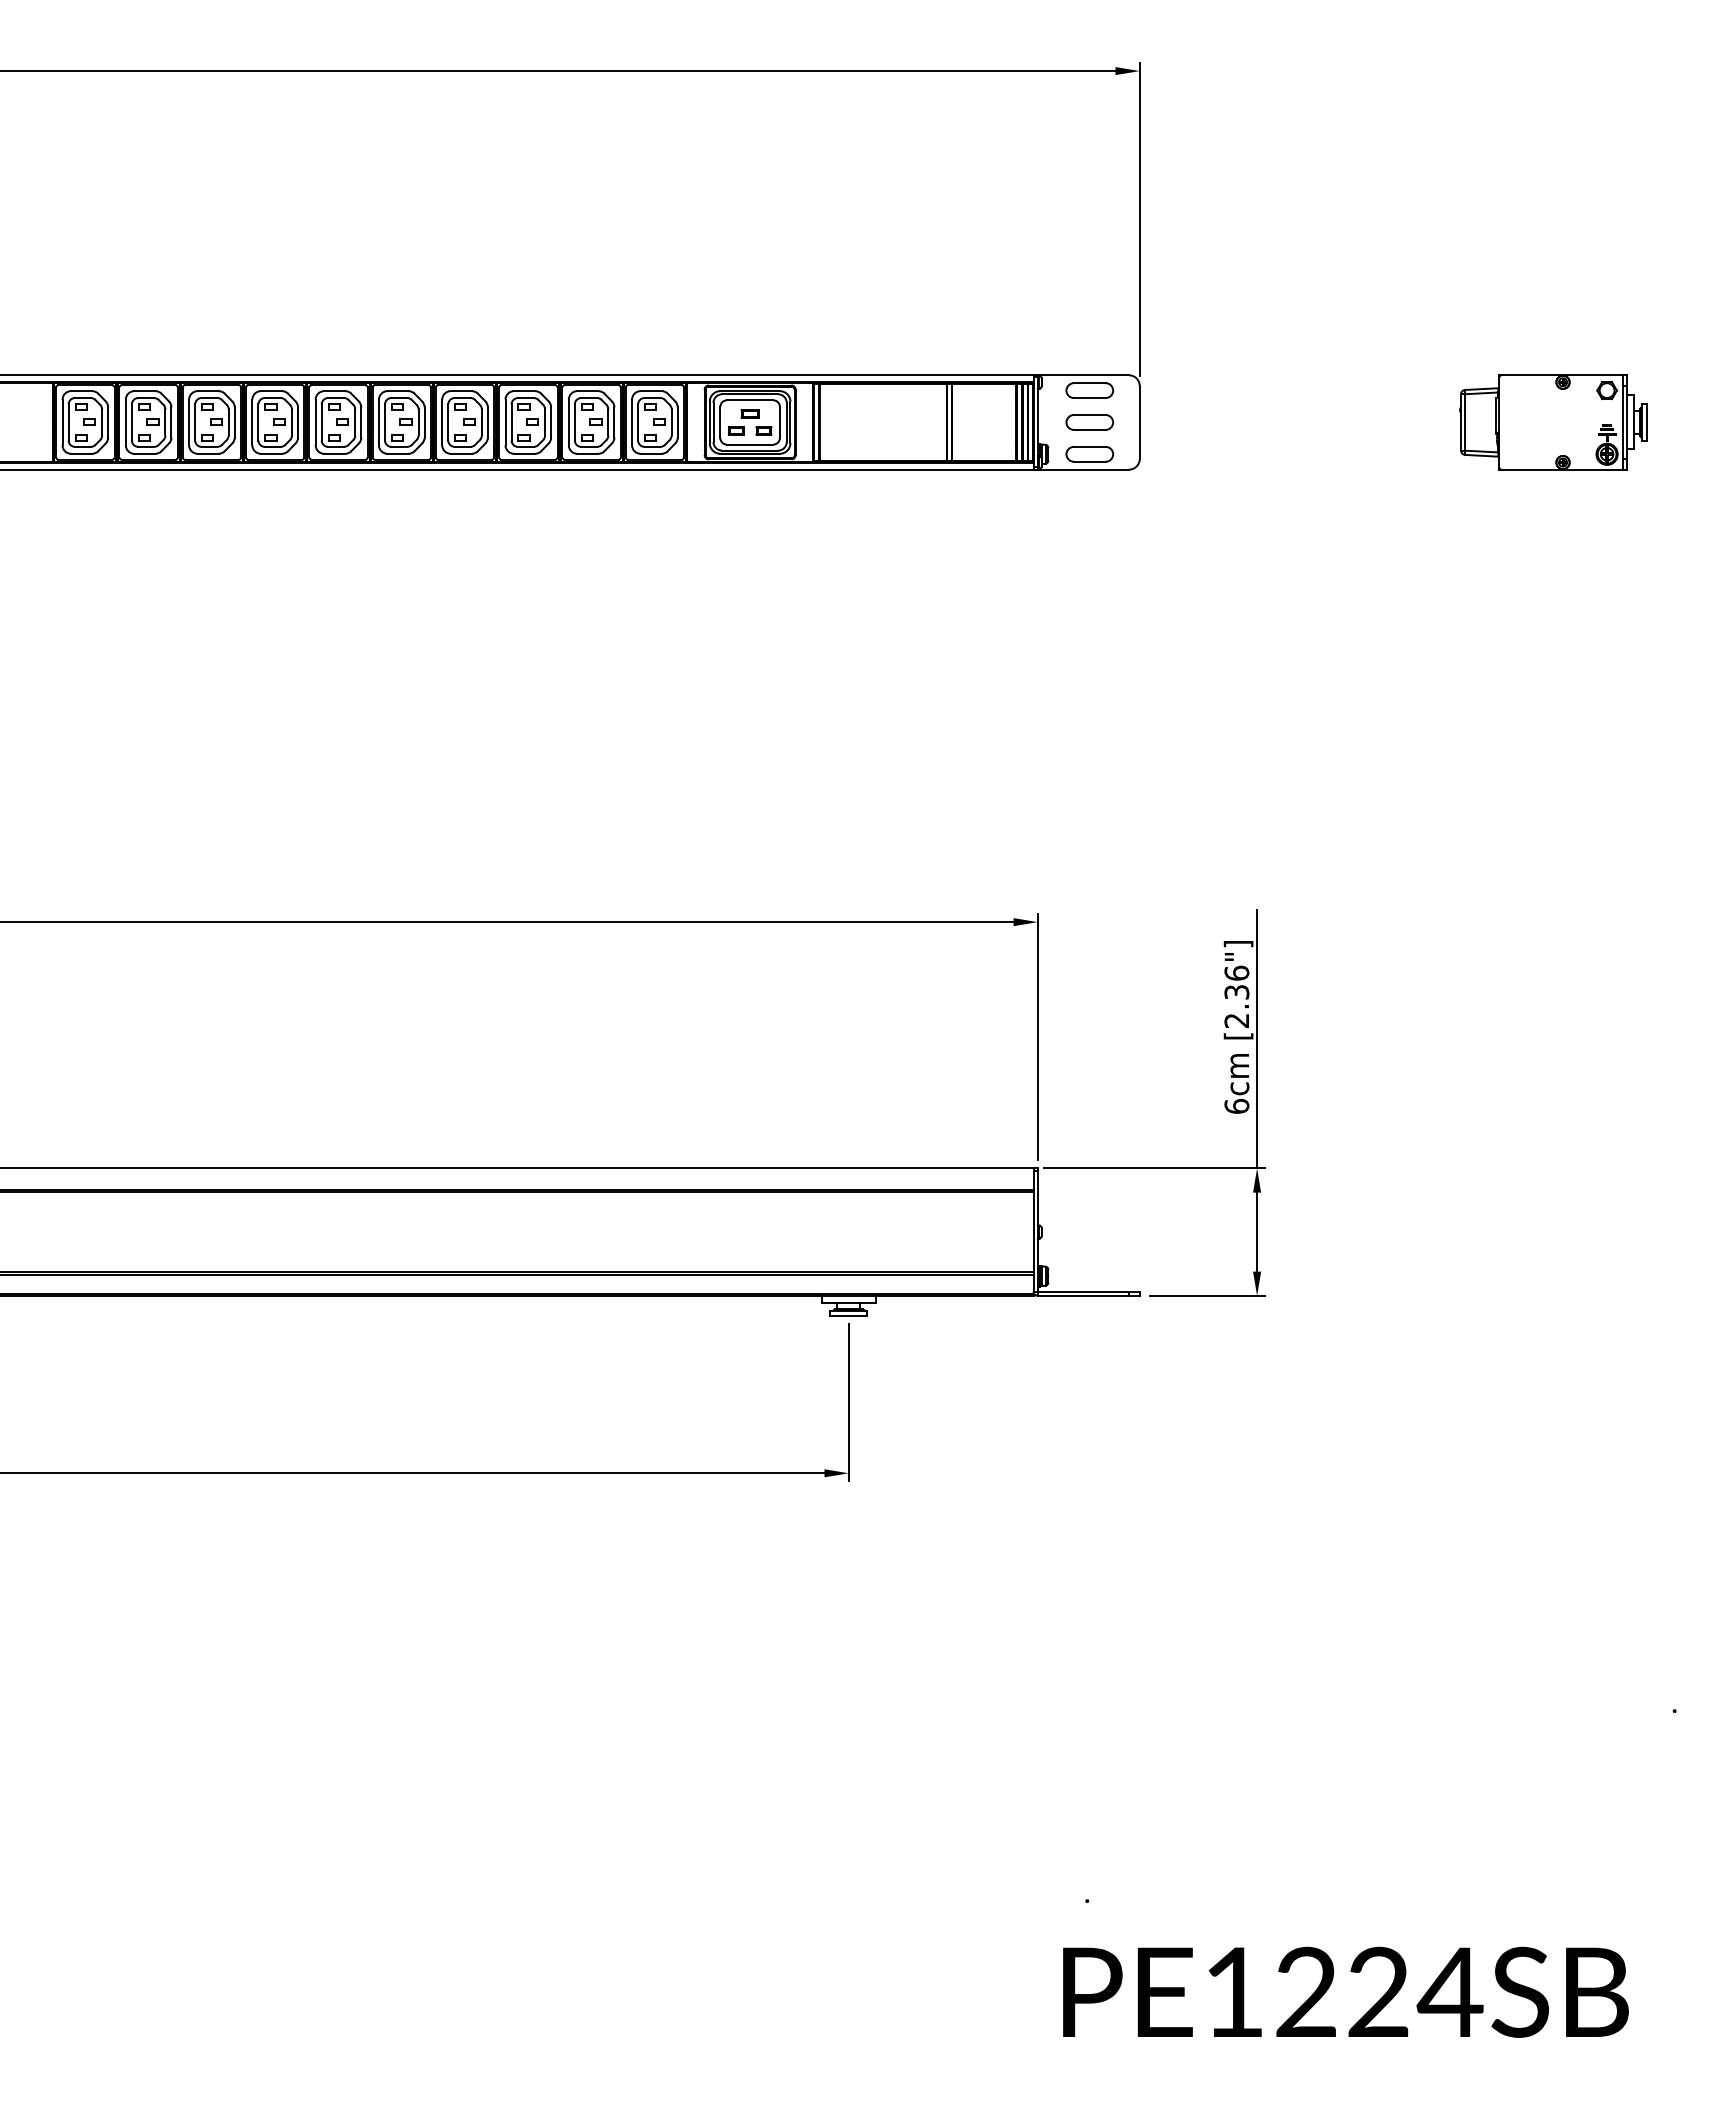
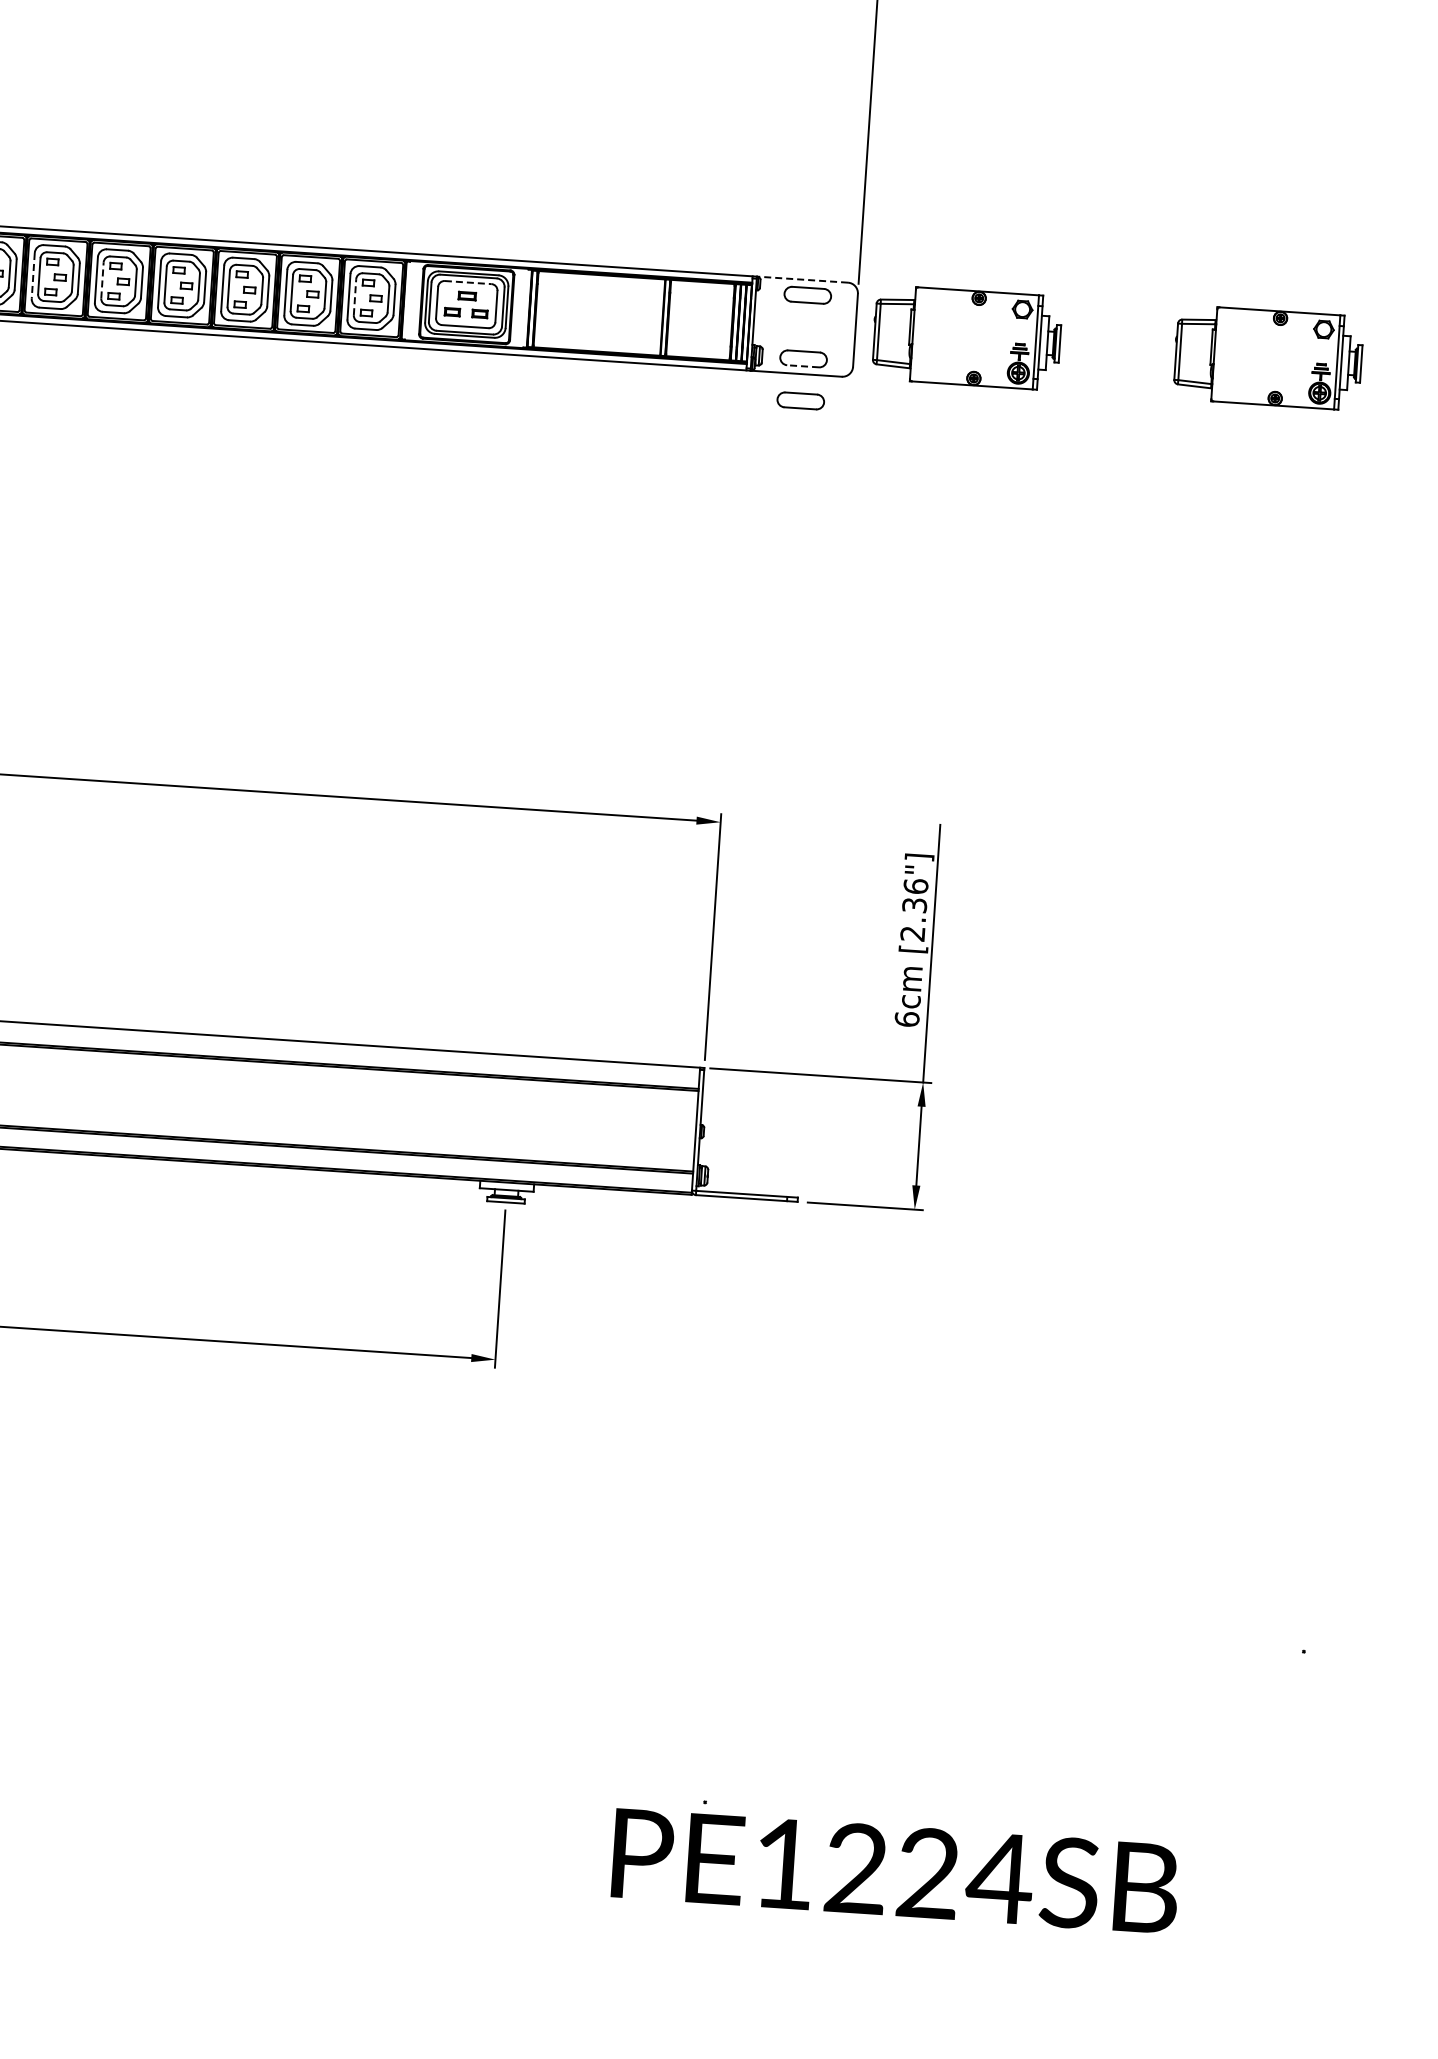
line: (1083, 375) -> (802, 279), solid -> dashed
line: (750, 400) -> (468, 282), solid -> dashed
line: (385, 421) -> (103, 279), solid -> dashed
line: (638, 421) -> (355, 296), solid -> dashed
line: (315, 422) -> (33, 275), solid -> dashed
part: (1089, 422) -> (800, 400), moved
part: (1251, 422) -> (967, 337), added
line: (1089, 461) -> (802, 366), solid -> dashed
text: (1345, 1991) -> (895, 1870), moved

